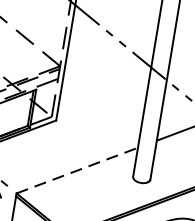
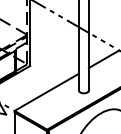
line: (78, 171) -> (47, 92), dashed -> solid

